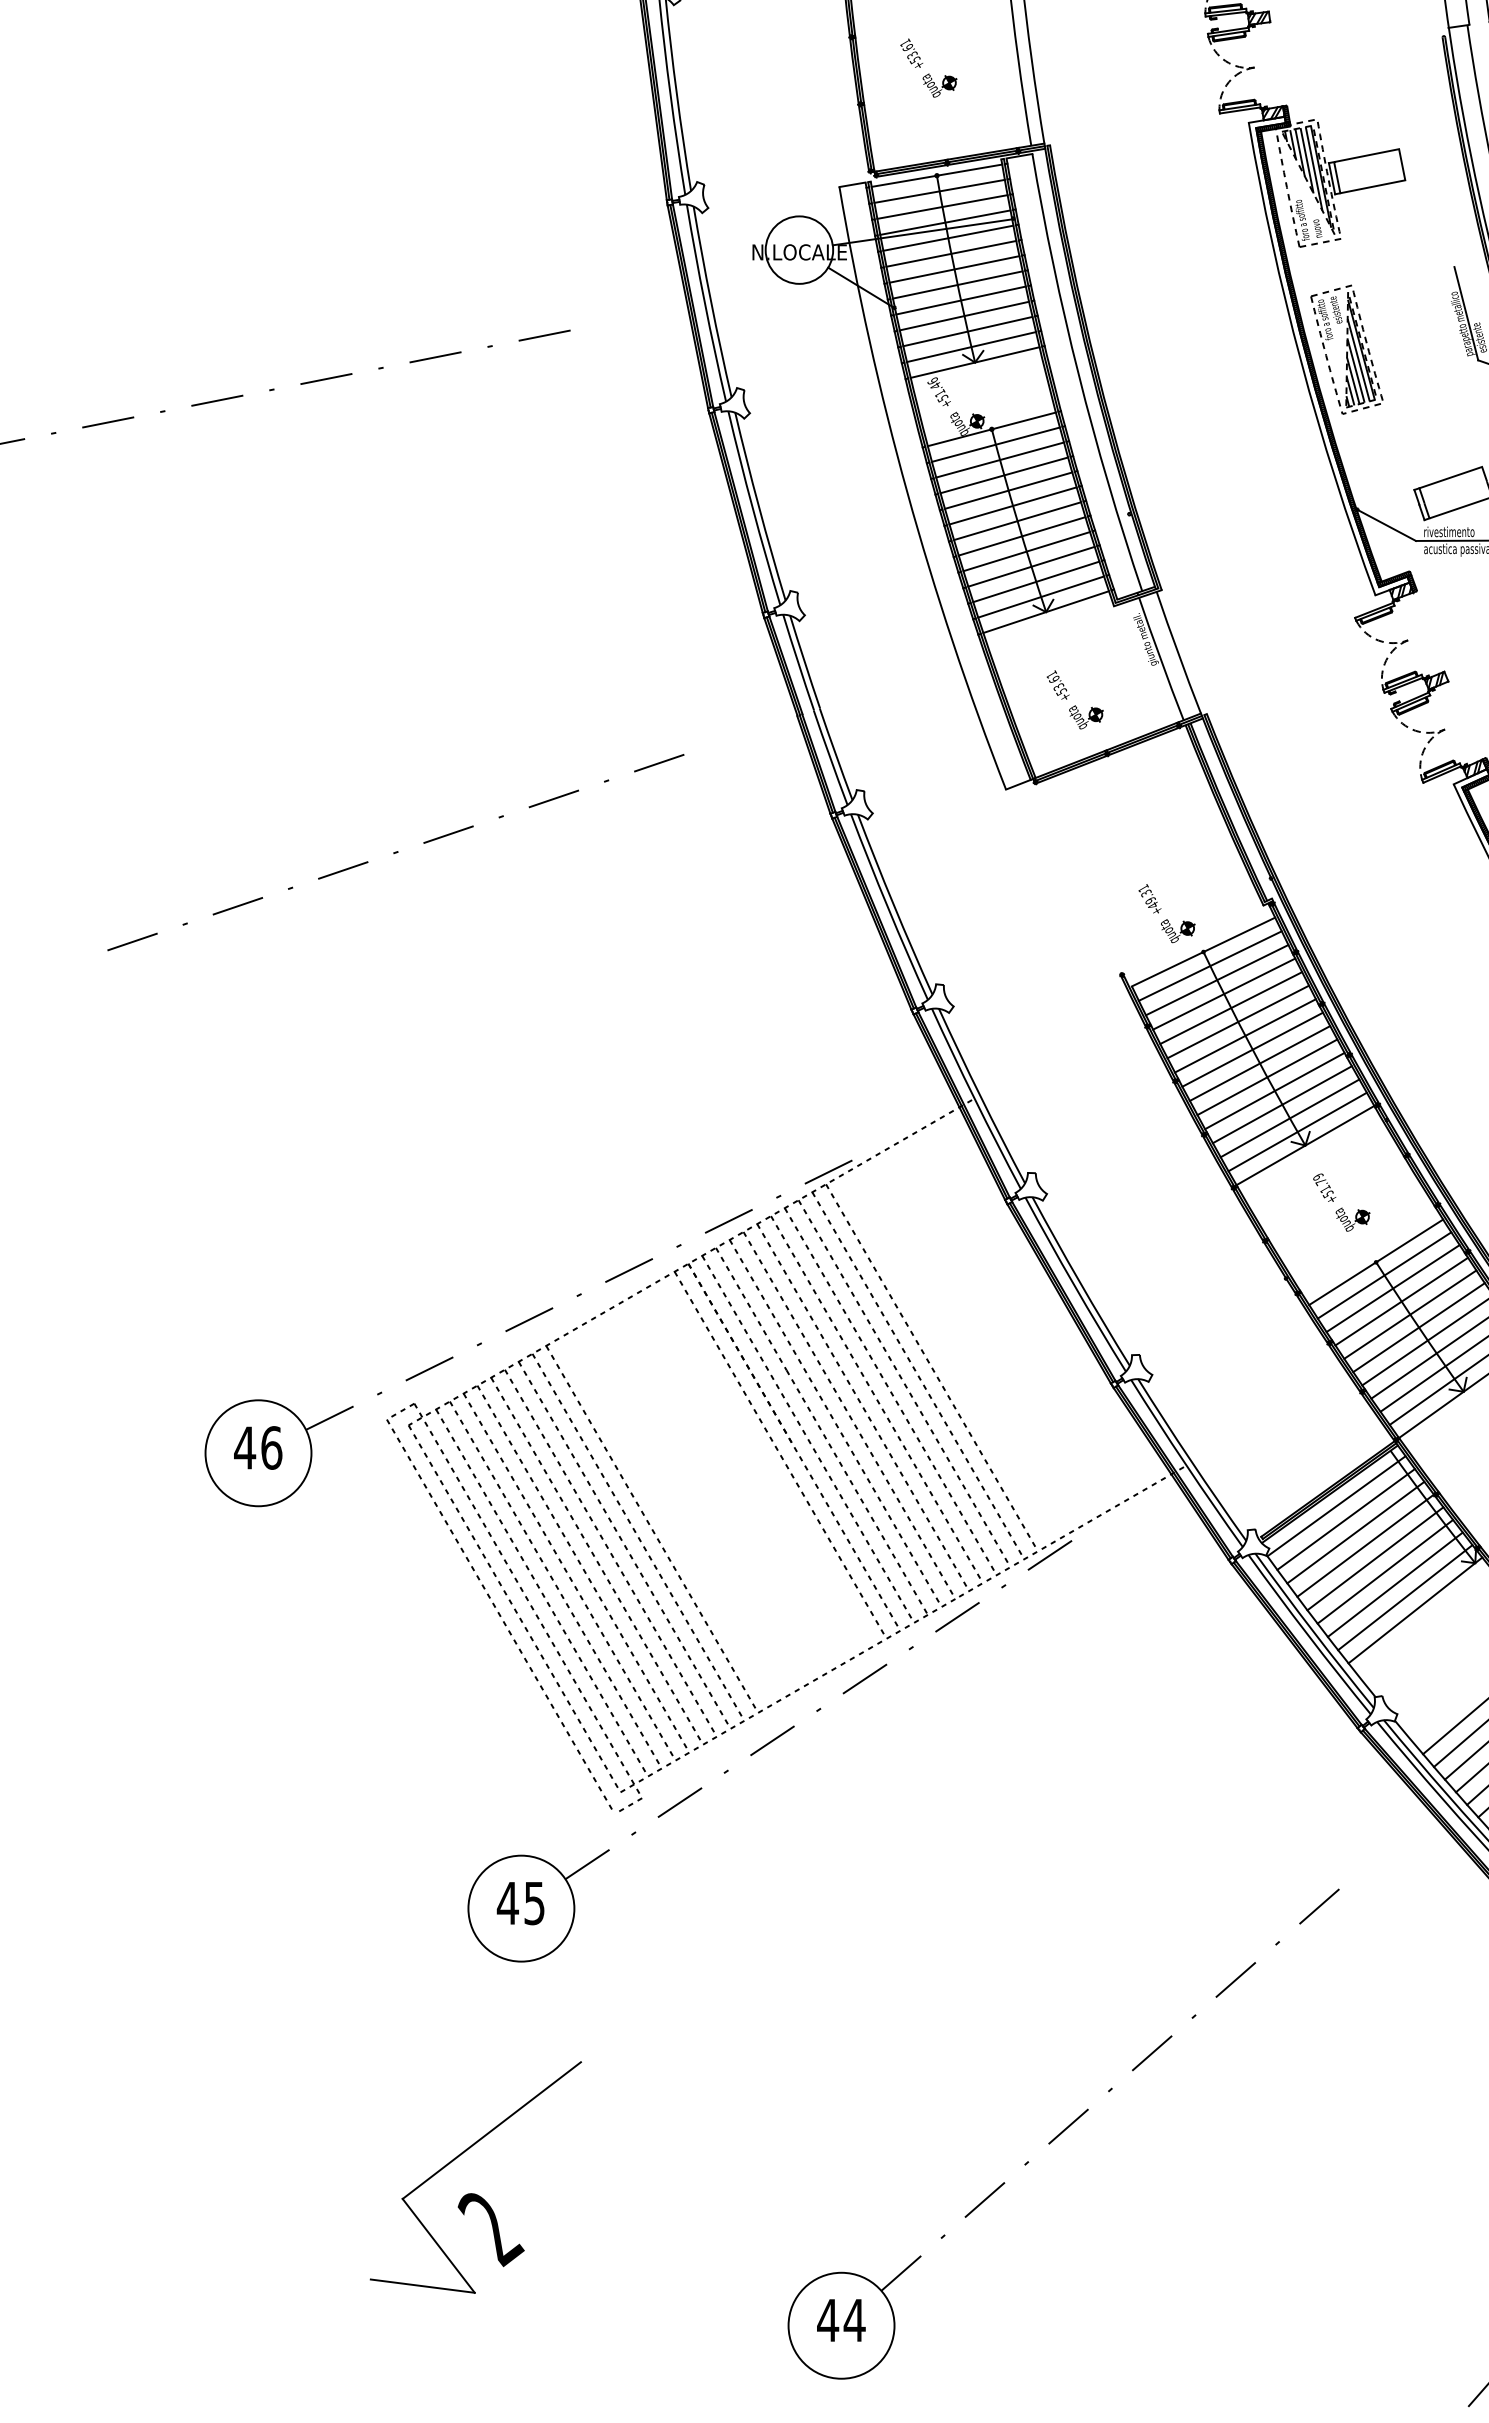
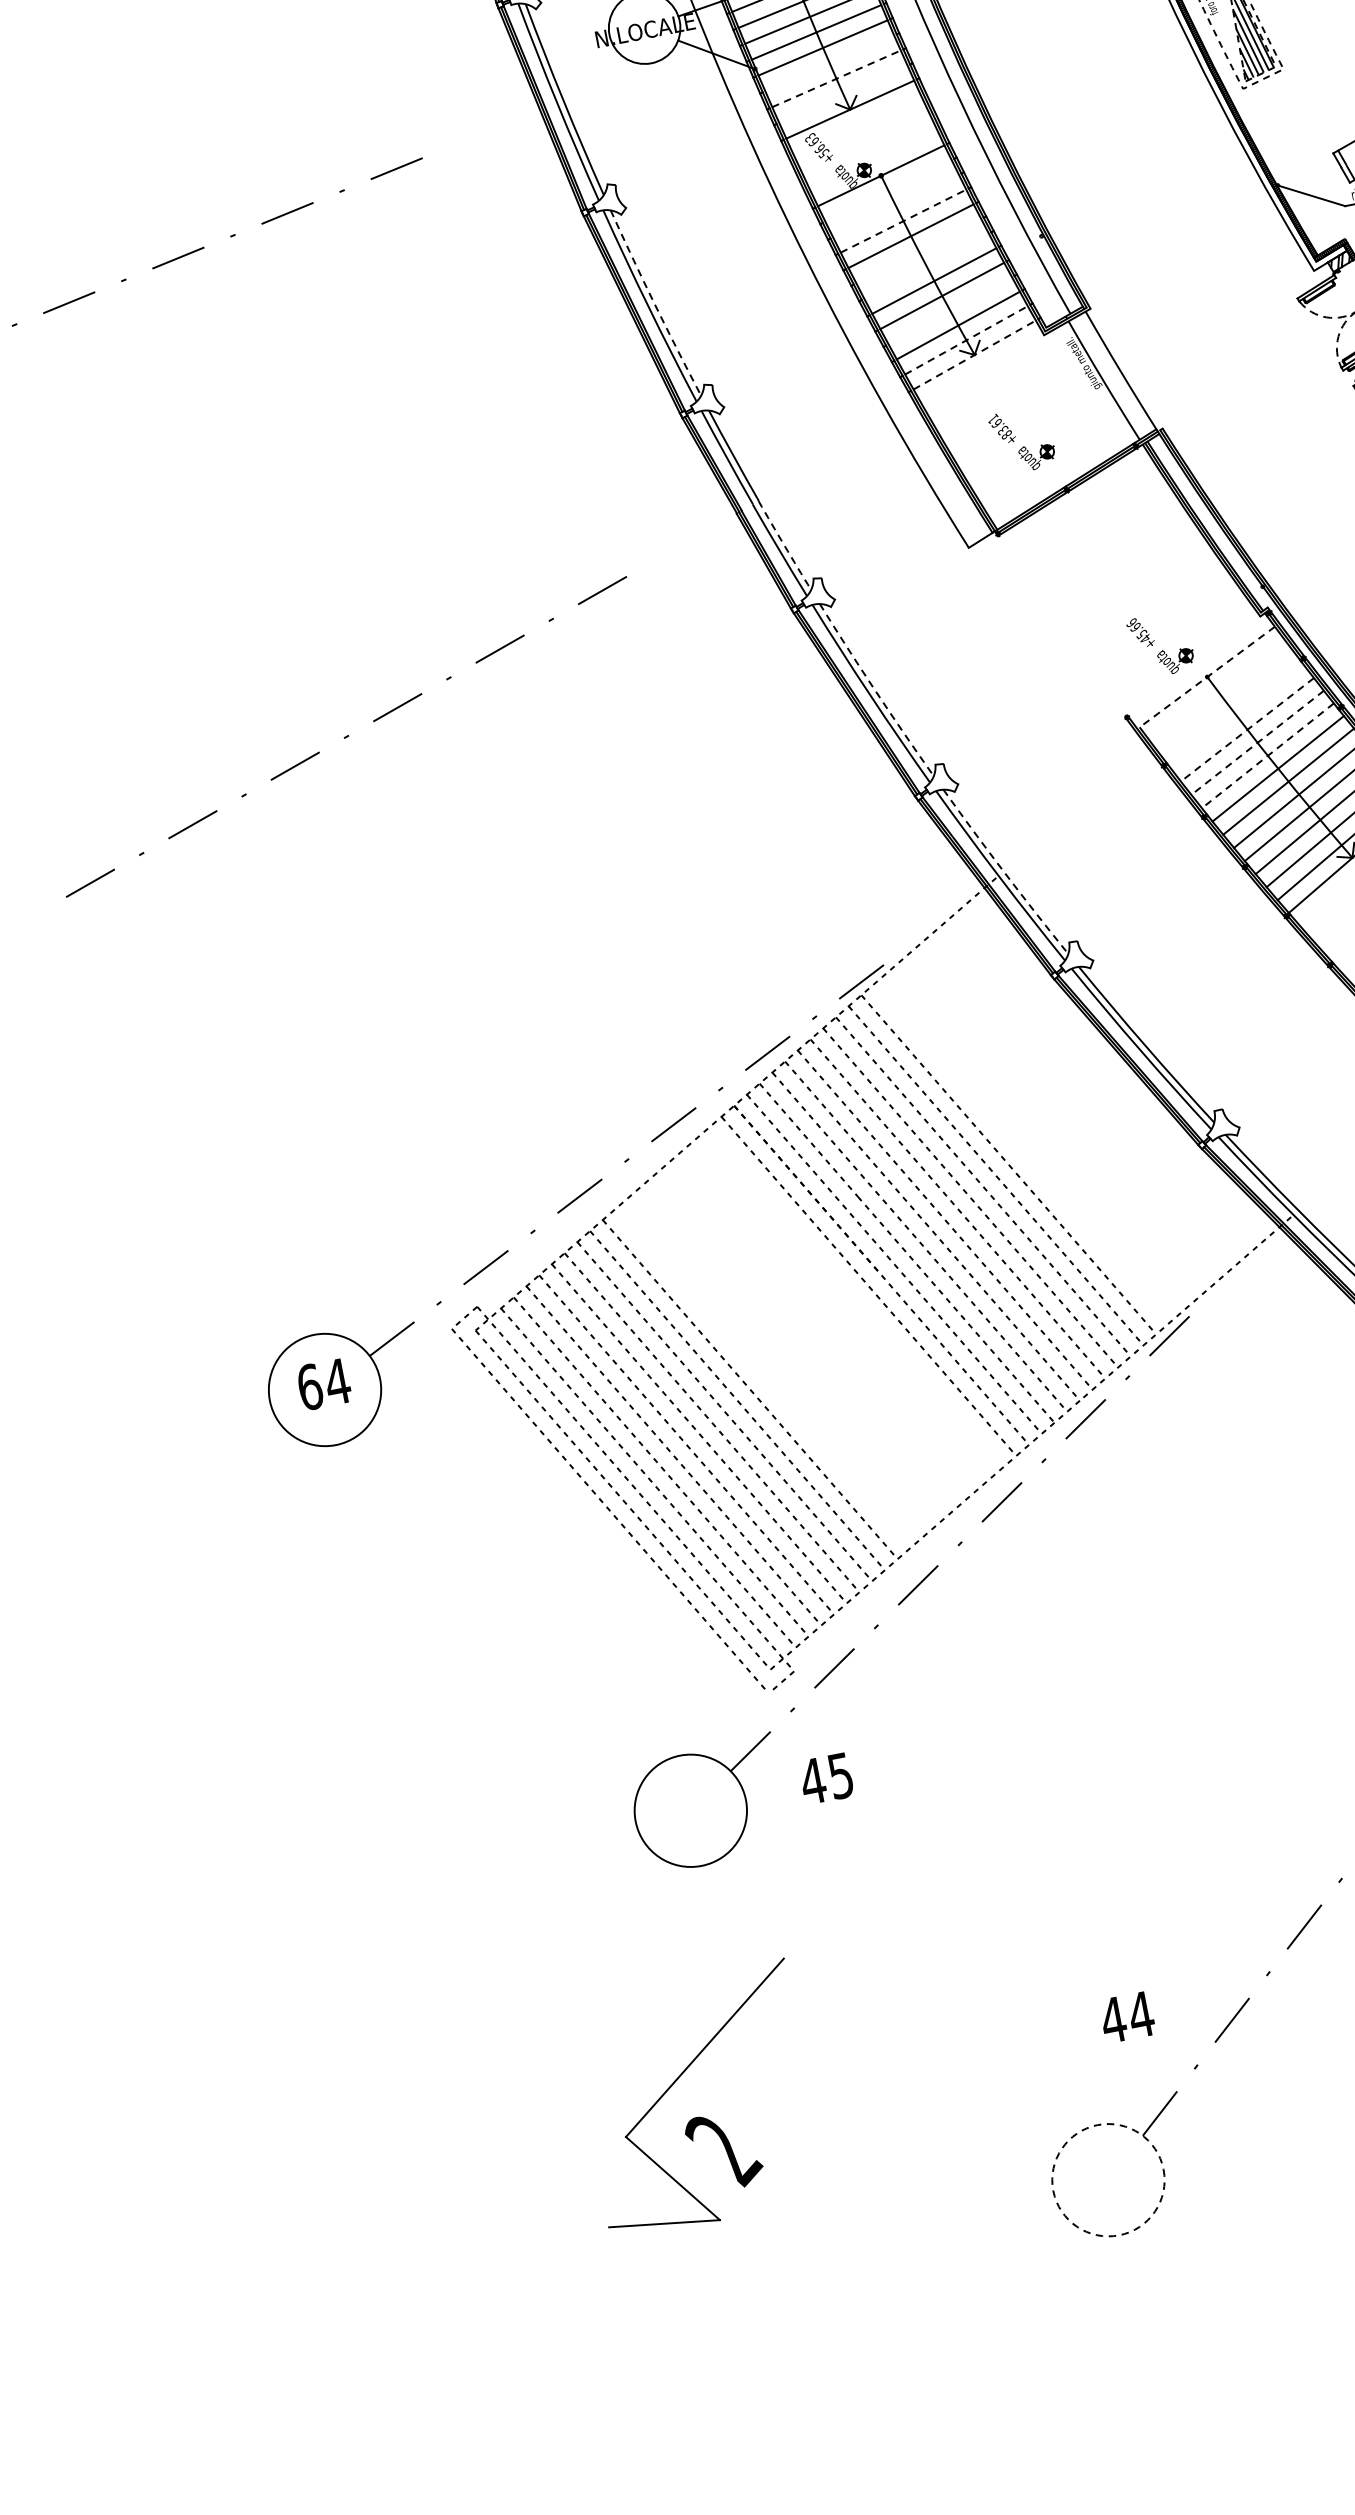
line: (964, 315) -> (829, 62), removed
line: (968, 331) -> (837, 78), solid -> dashed
line: (970, 347) -> (842, 94), removed
text: (936, 387) -> (815, 143), +51.46 -> +56.63
line: (995, 444) -> (888, 190), removed
line: (999, 459) -> (895, 205), removed
line: (1004, 475) -> (903, 221), solid -> dashed
line: (1012, 505) -> (918, 250), removed
arc: (759, 507) -> (655, 304), solid -> dashed
line: (1017, 521) -> (926, 266), removed
line: (1031, 566) -> (950, 310), removed
line: (1041, 596) -> (966, 339), solid -> dashed
line: (1046, 611) -> (974, 354), solid -> dashed
text: (1061, 691) -> (1006, 434), +53.61 -> +83.61
arc: (835, 754) -> (784, 545), solid -> dashed
text: (1146, 894) -> (1136, 628), +49.31 -> +45.66
arc: (893, 905) -> (875, 691), solid -> dashed
line: (1203, 952) -> (1207, 677), solid -> dashed
line: (1209, 965) -> (1216, 689), removed
line: (1216, 980) -> (1226, 704), removed
line: (1224, 993) -> (1237, 715), removed
line: (1230, 1008) -> (1246, 730), solid -> dashed
line: (1237, 1022) -> (1256, 743), solid -> dashed
line: (1244, 1036) -> (1267, 756), solid -> dashed
arc: (980, 1096) -> (1004, 872), solid -> dashed
text: (258, 1447) -> (323, 1383), 46 -> 64
text: (520, 1903) -> (826, 1778), moved
text: (841, 2320) -> (1127, 2017), moved
circle: (841, 2325) -> (1108, 2179), solid -> dashed

